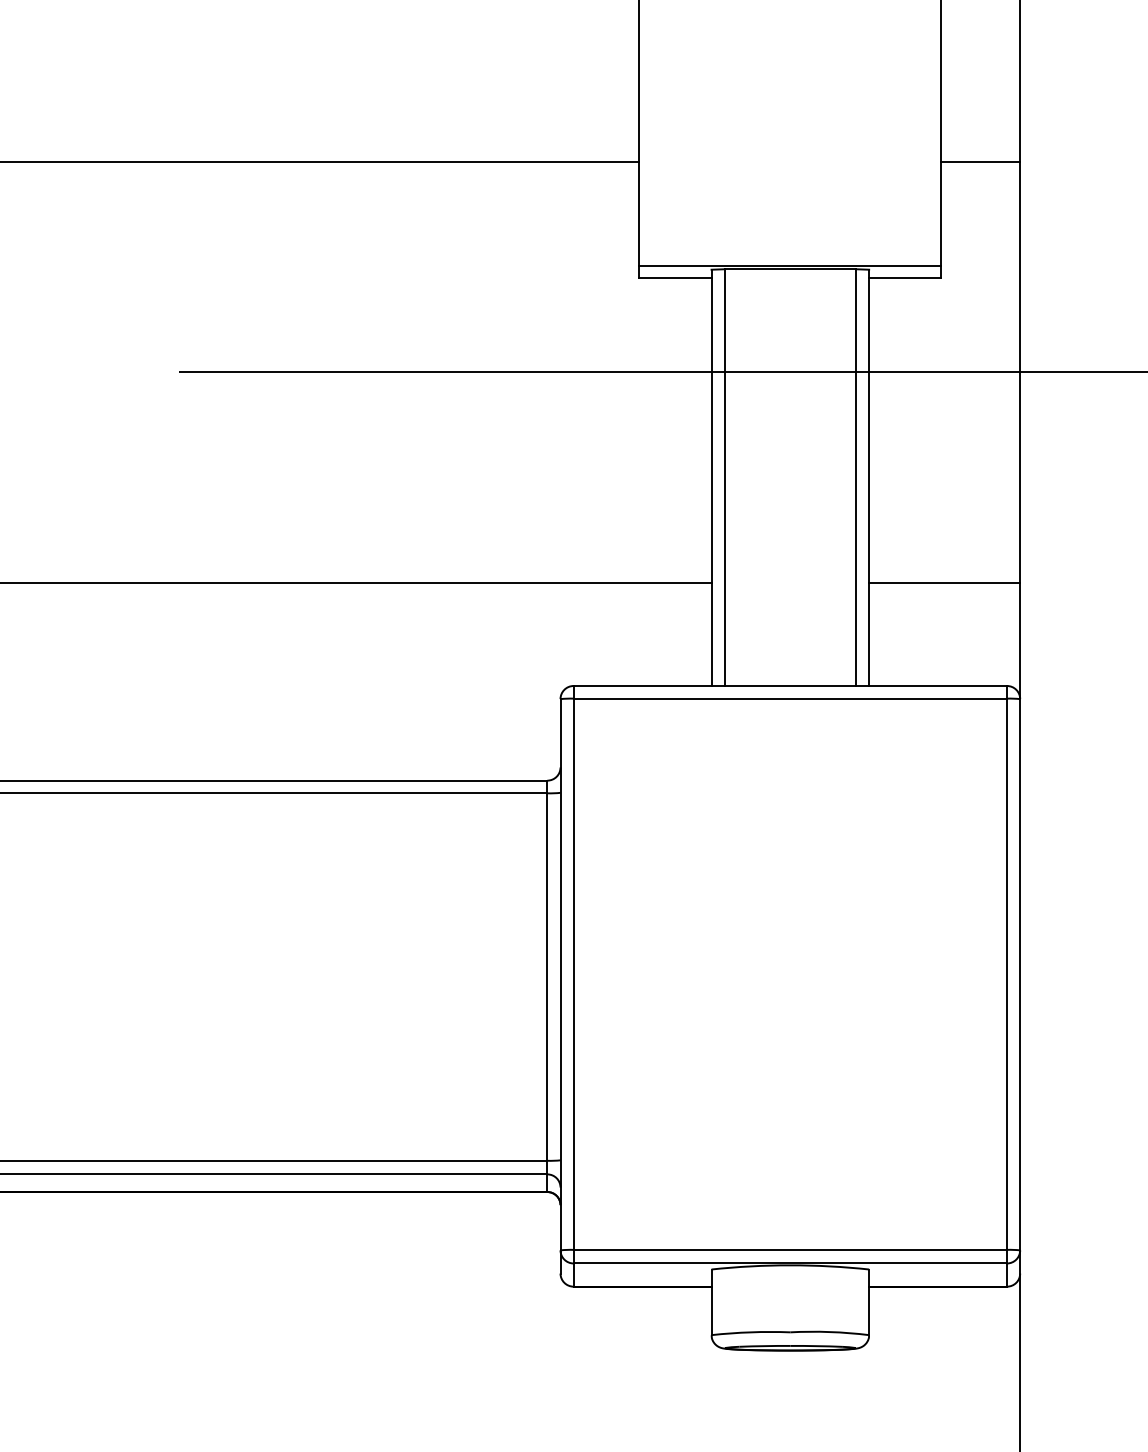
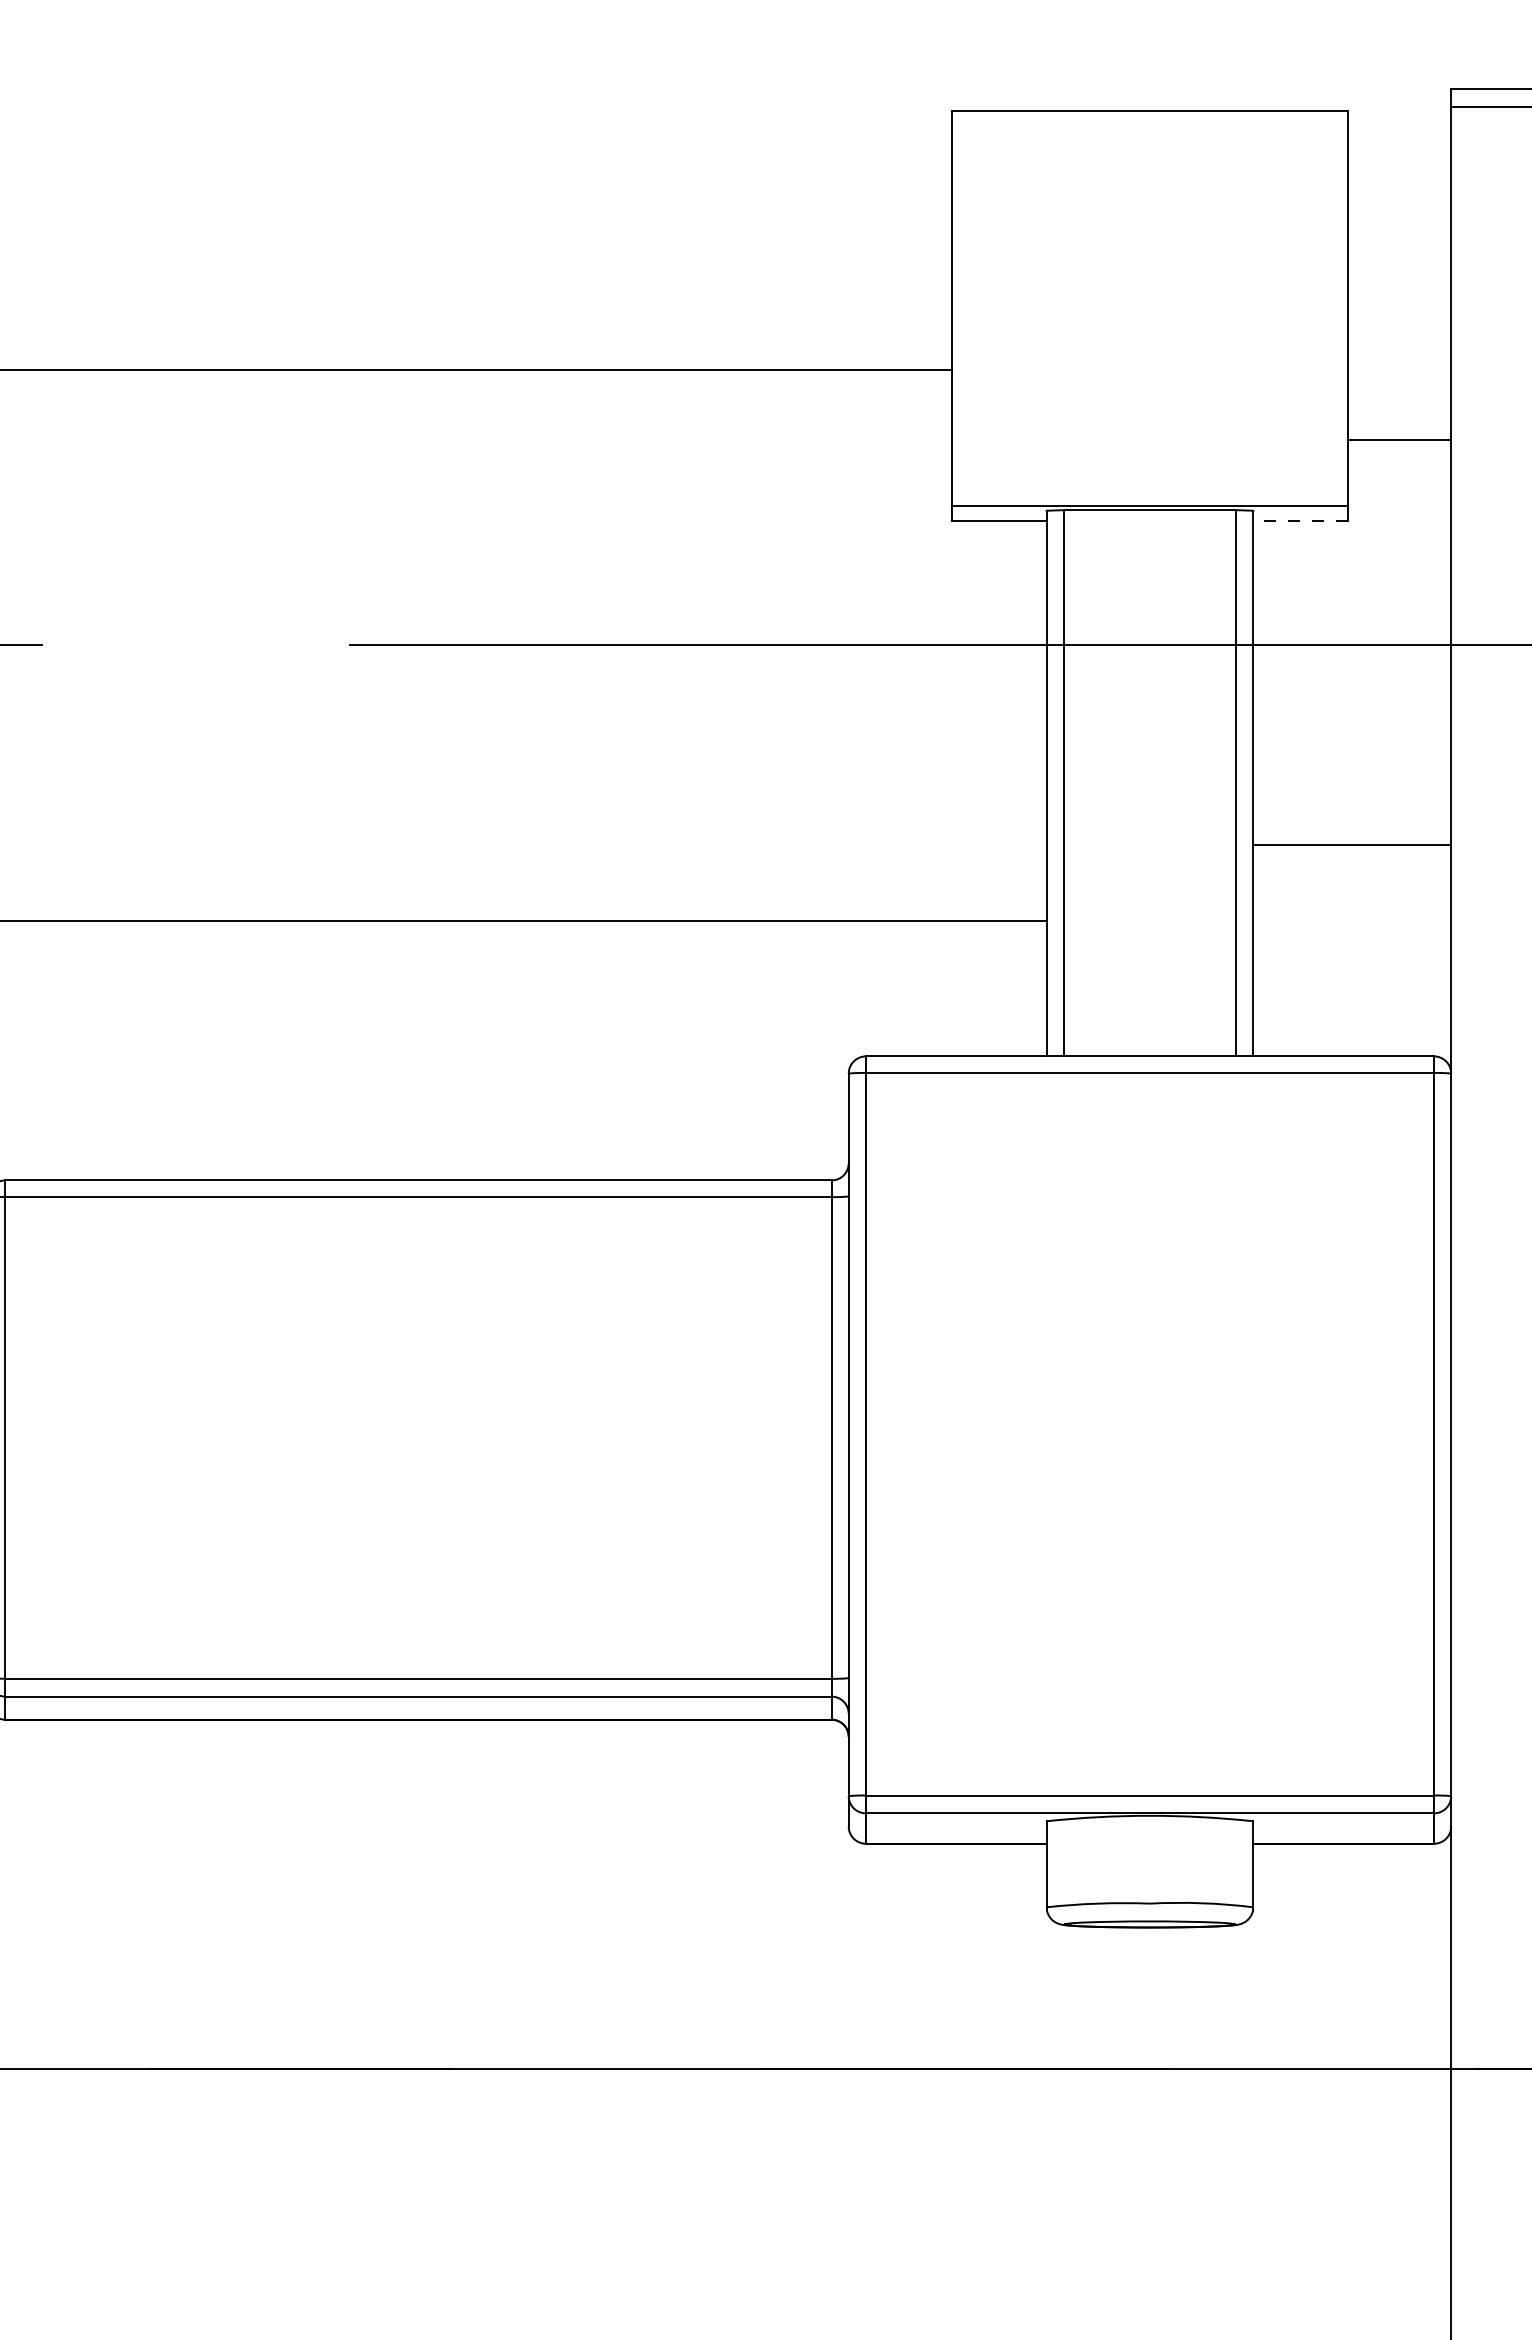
line: (980, 161) -> (1399, 439), moved
line: (905, 277) -> (1300, 521), solid -> dashed
line: (944, 582) -> (1352, 844), moved

